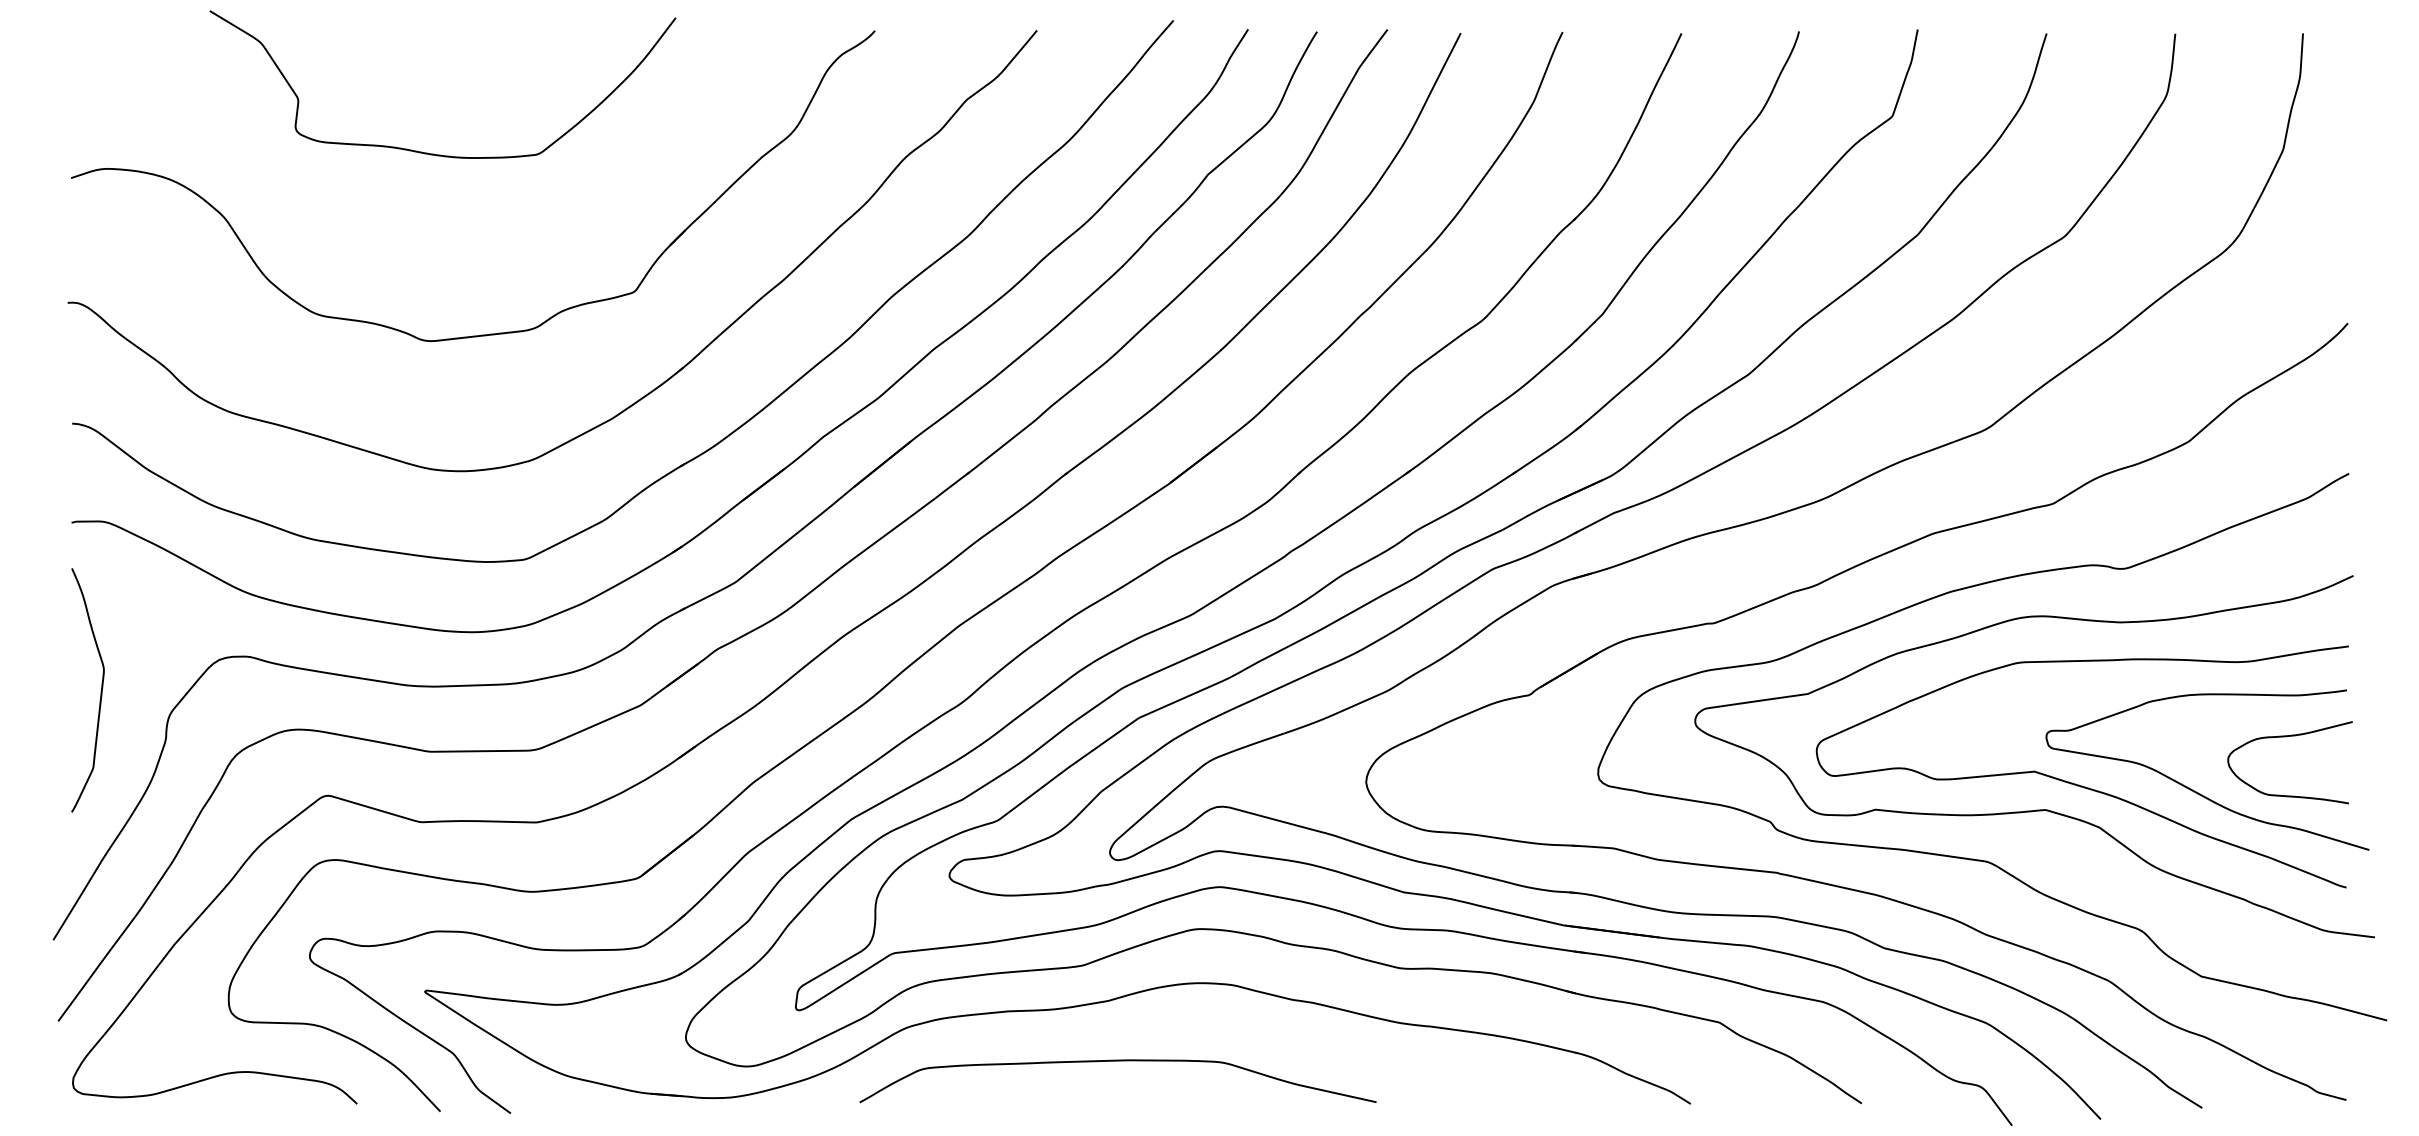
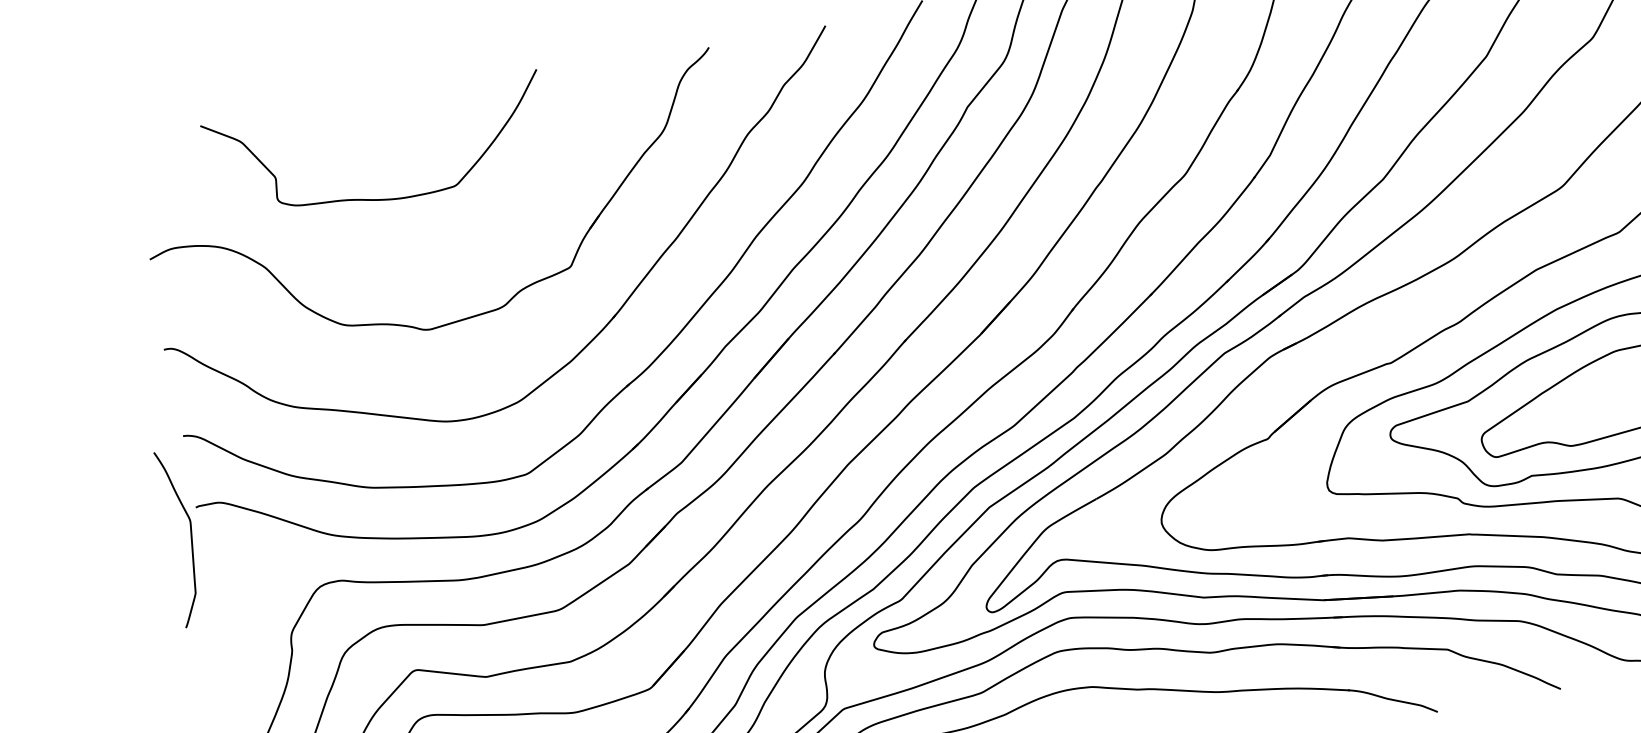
curve: (434, 153) -> (380, 198), moved
curve: (100, 691) -> (190, 537), moved

